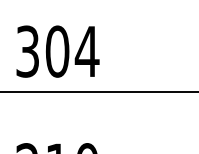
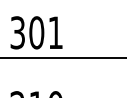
text: (86, 51) -> (55, 32), 304 -> 301

